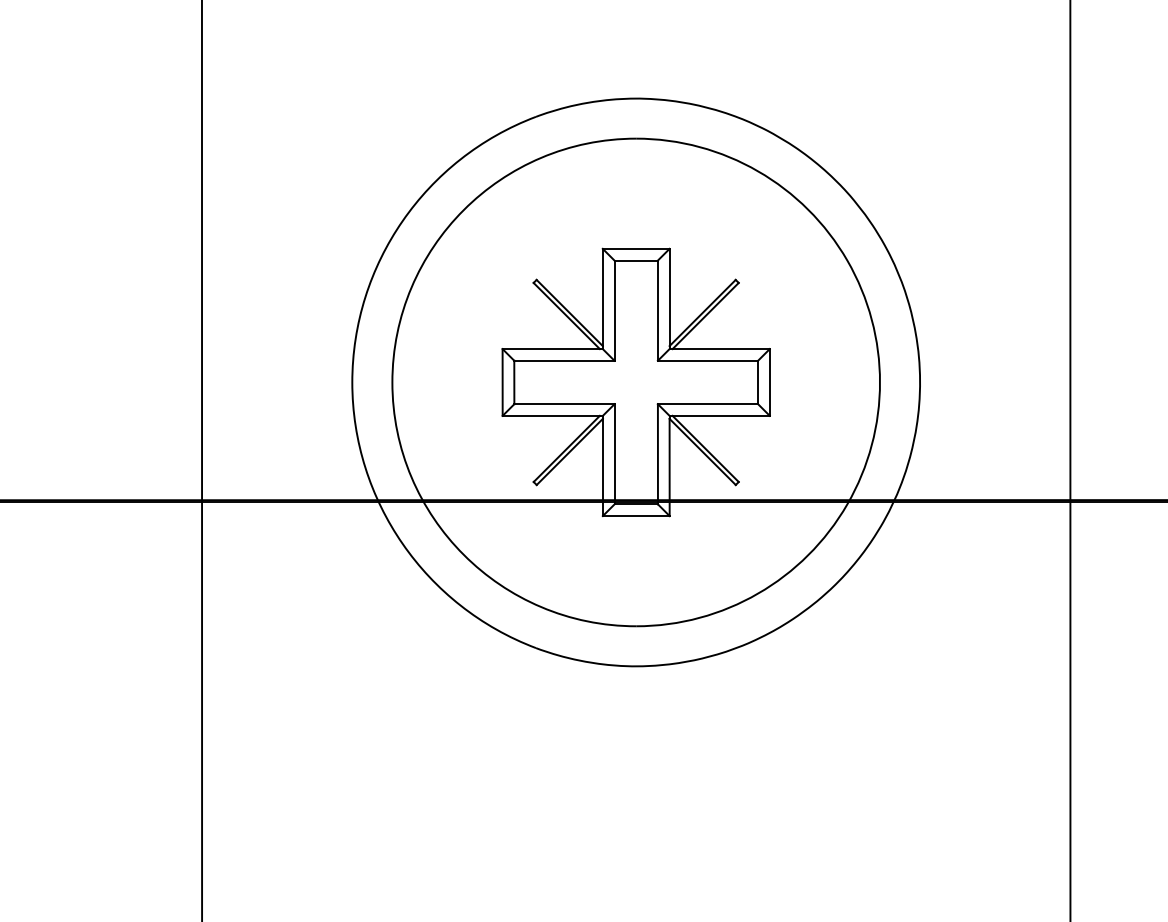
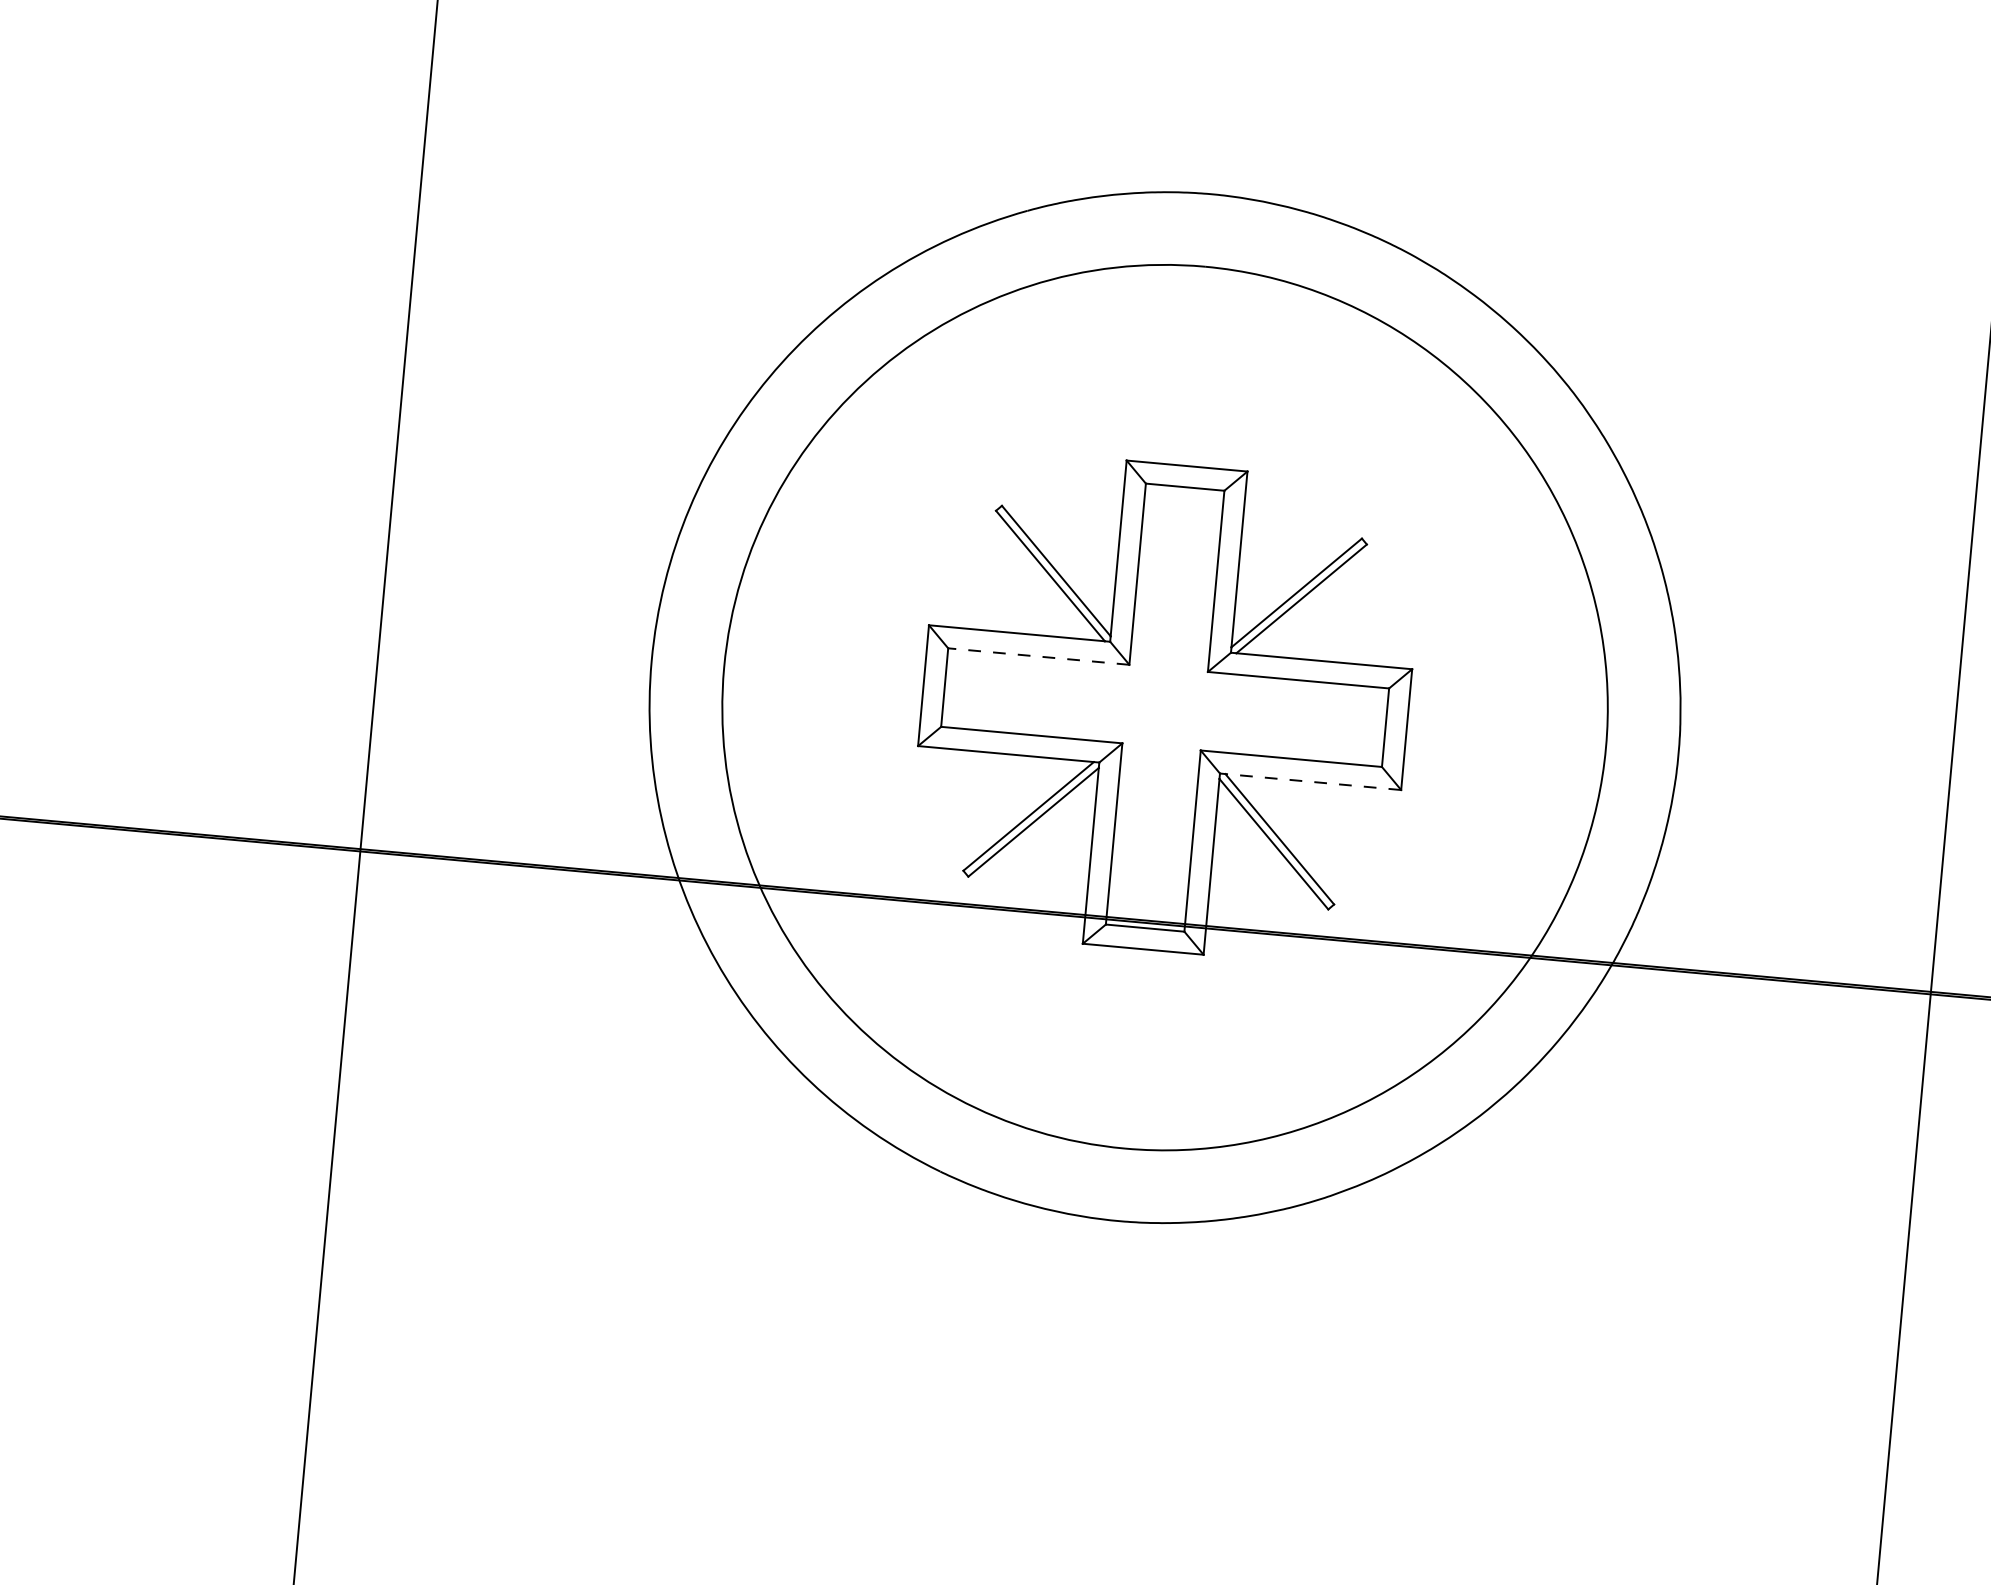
line: (563, 360) -> (1037, 655), solid -> dashed
line: (721, 415) -> (1313, 781), solid -> dashed

